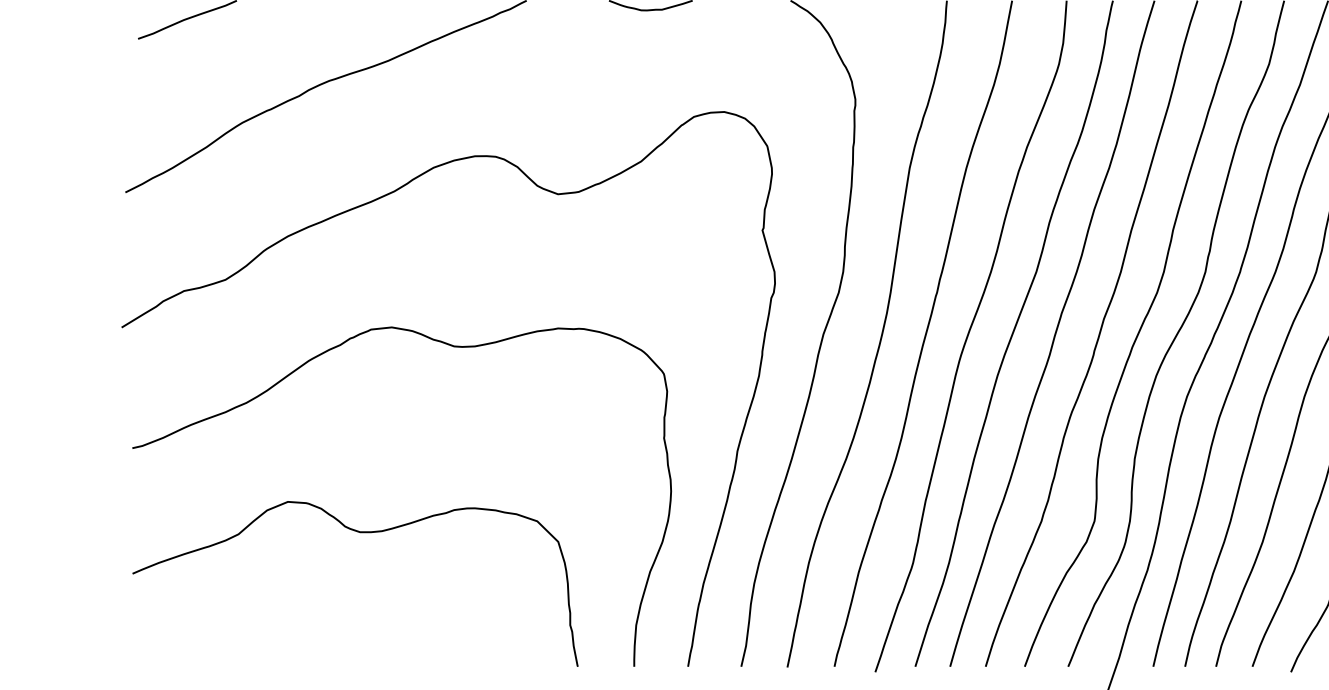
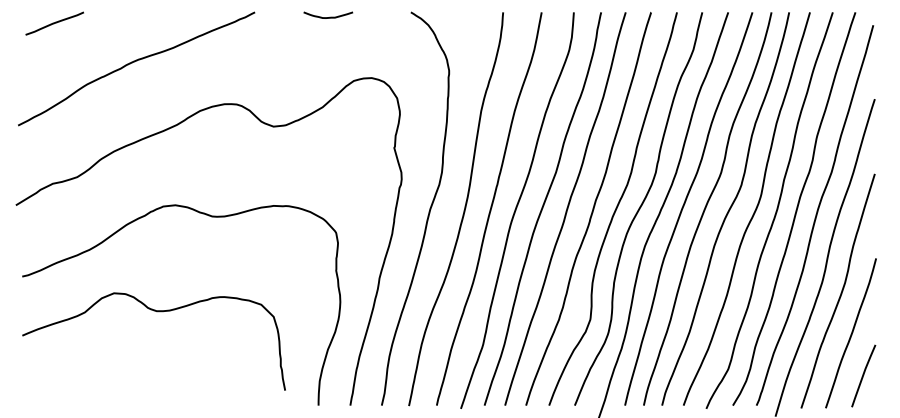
curve: (361, 534) -> (157, 312), moved

